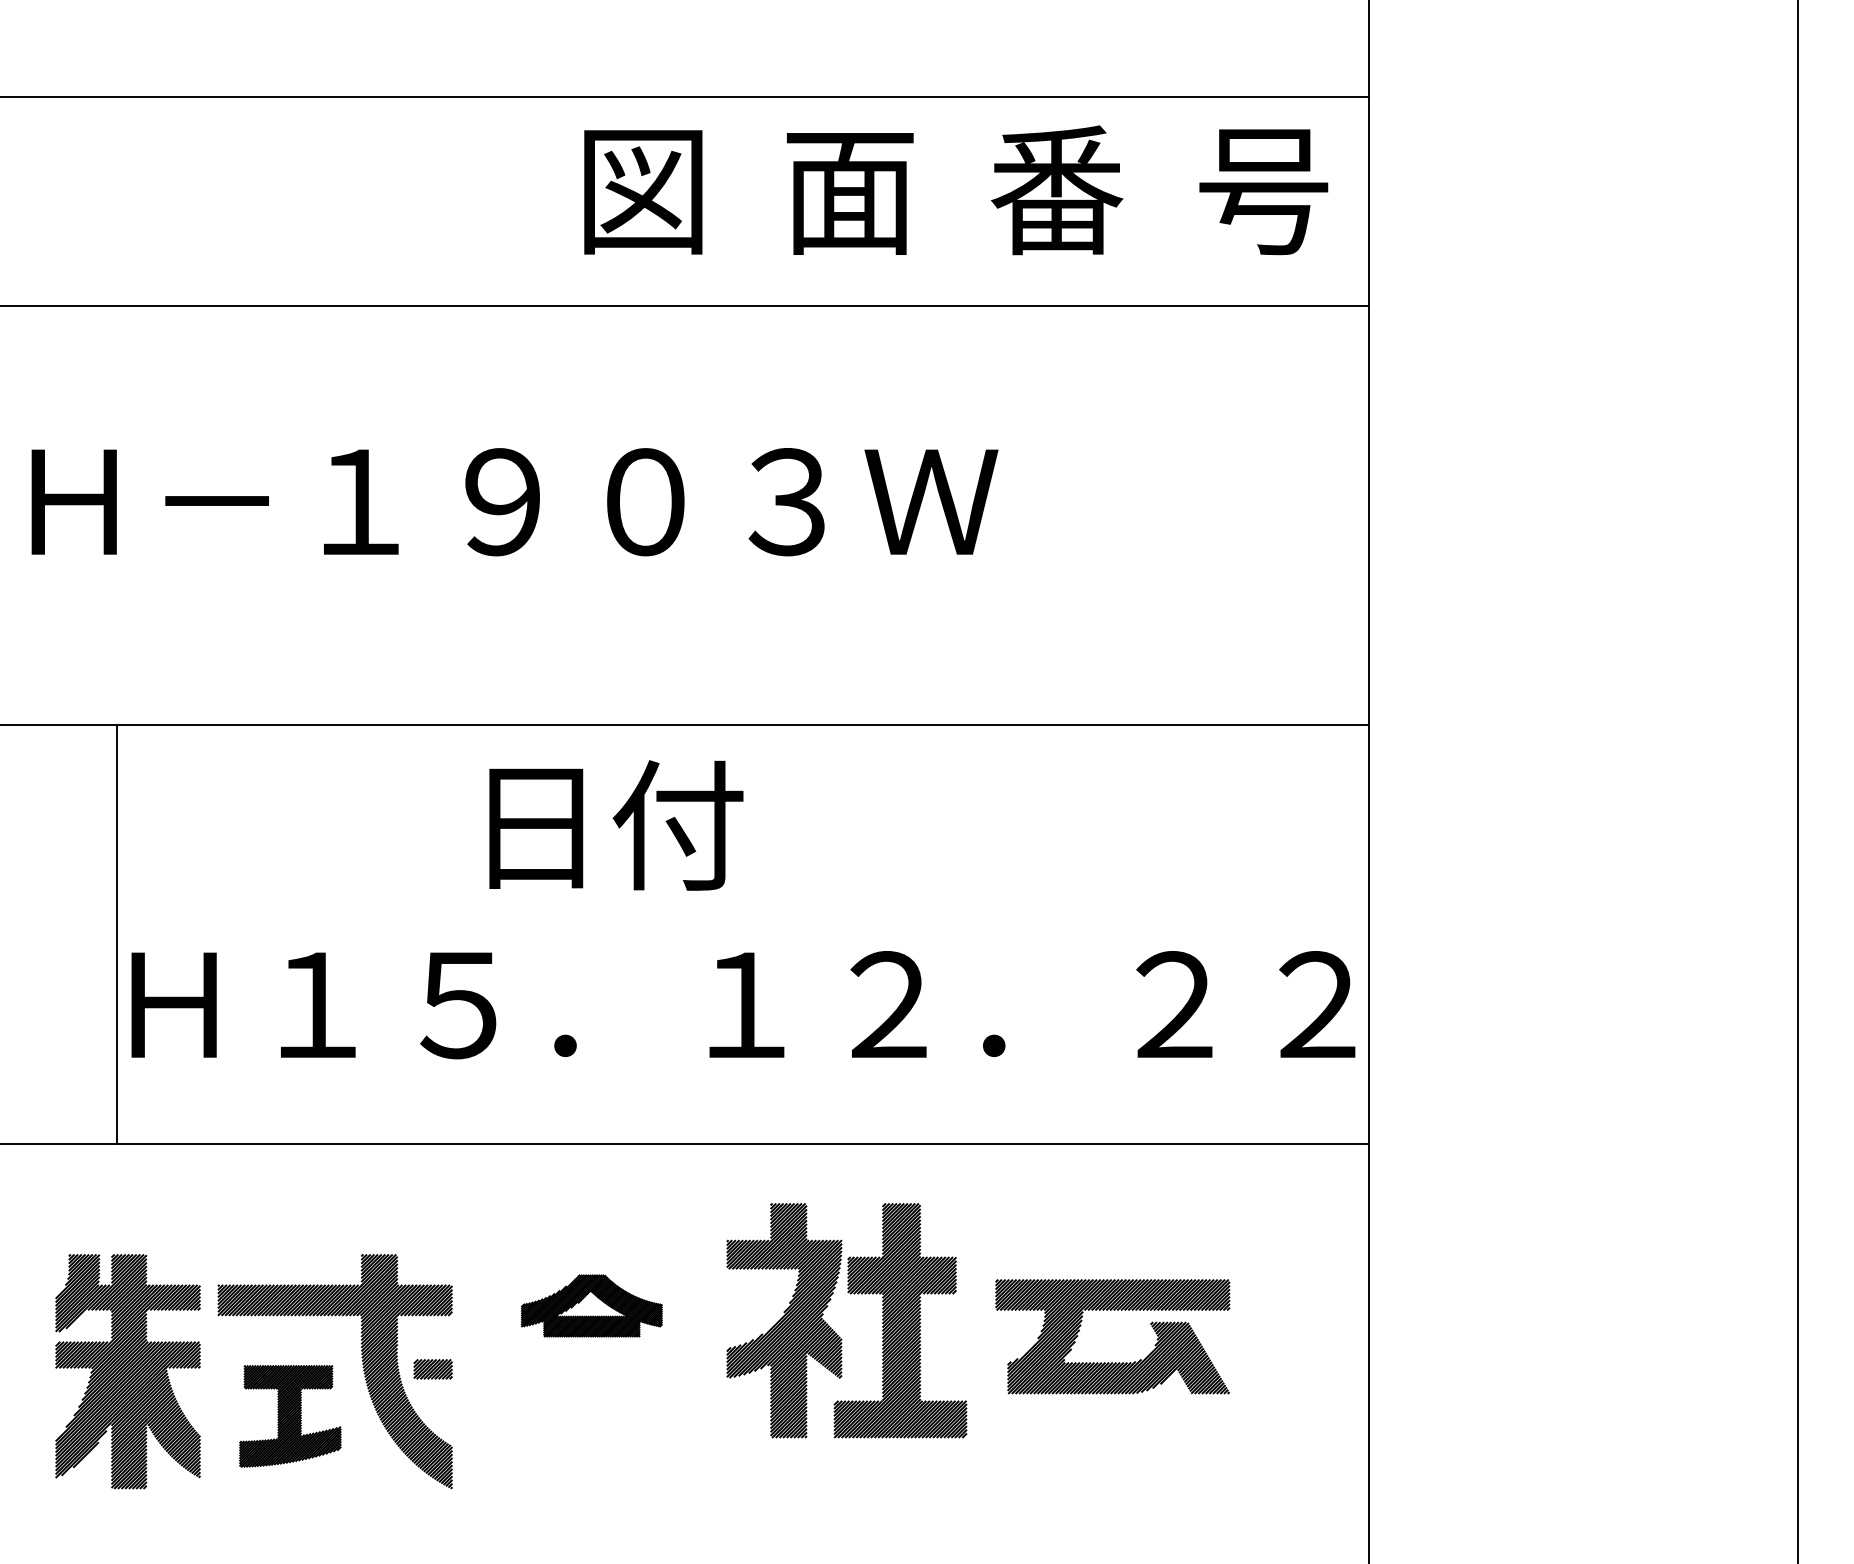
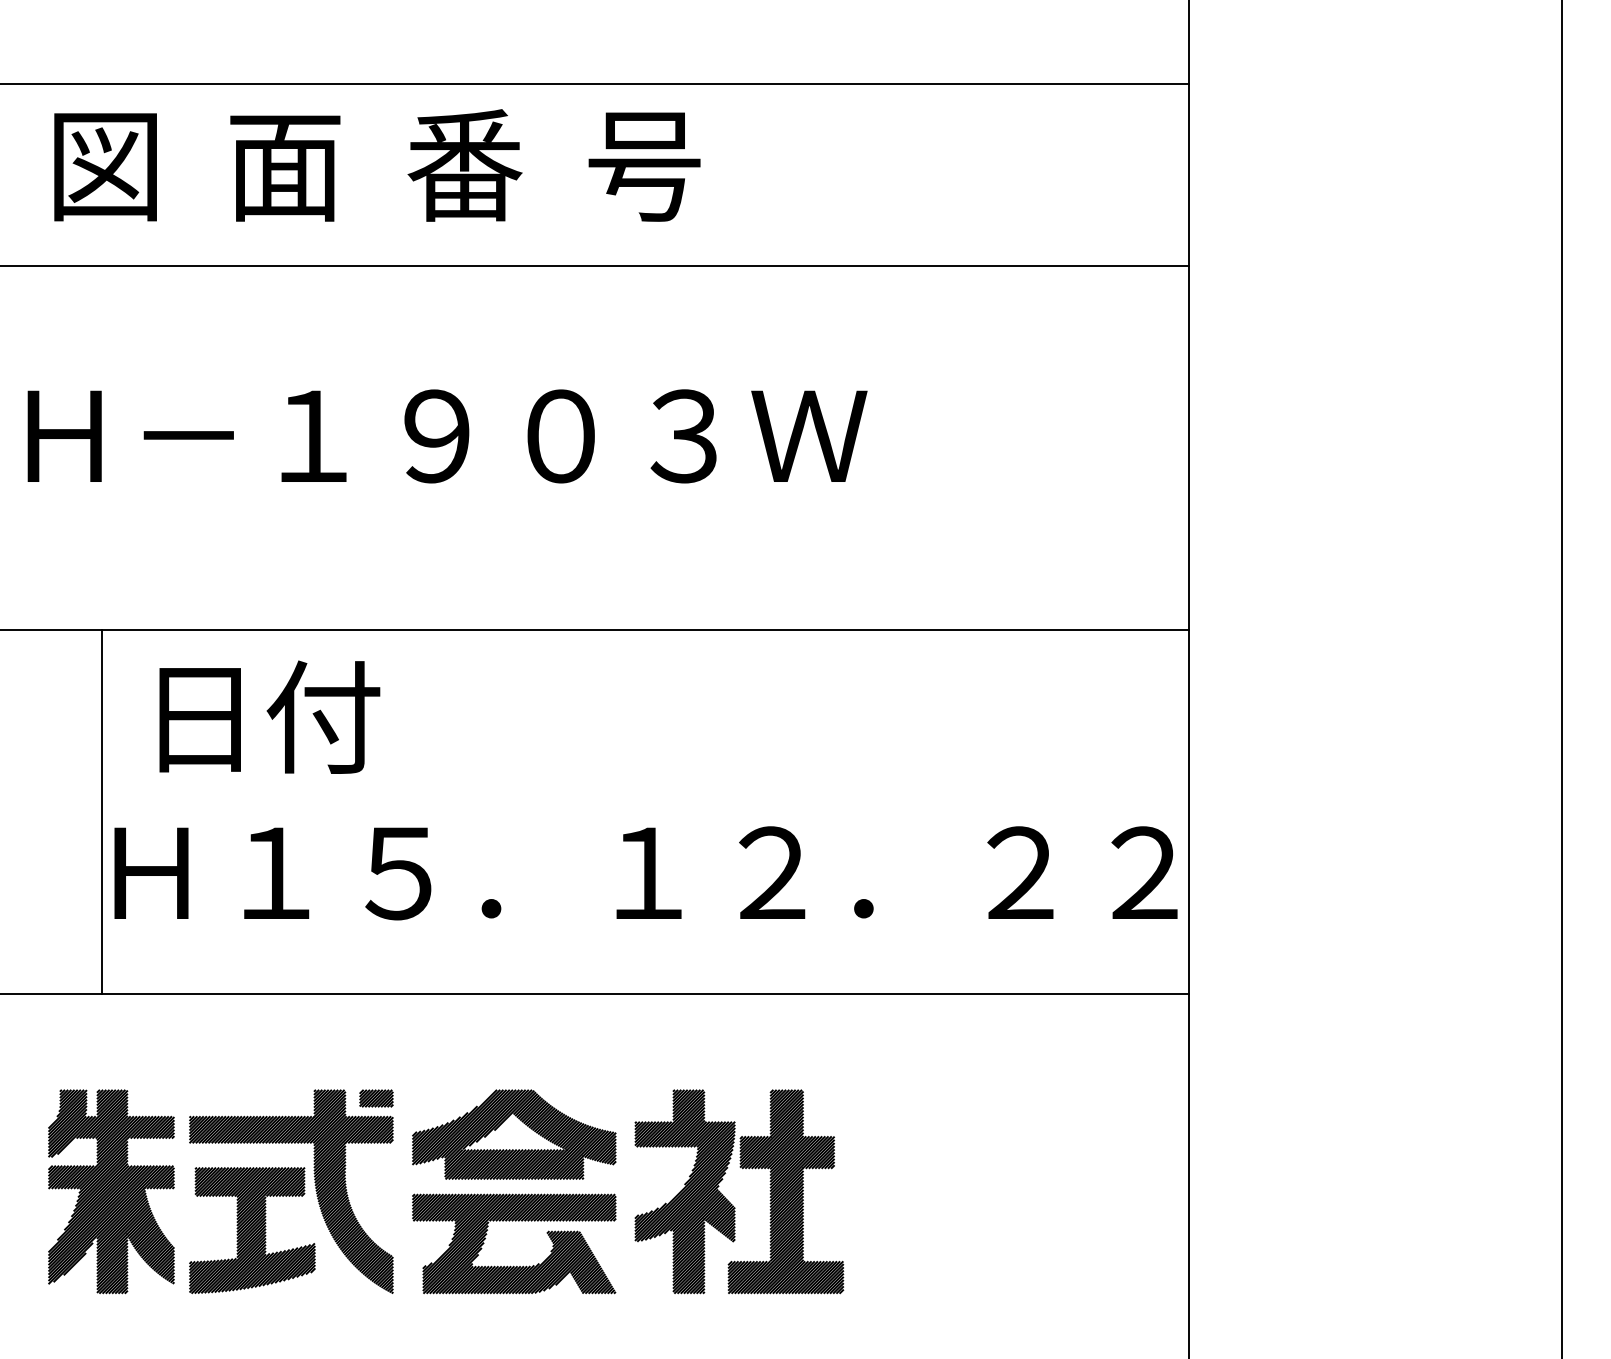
text: (956, 190) -> (377, 165), moved
text: (616, 825) -> (269, 717), moved
part: (591, 1305) -> (514, 1134), size x1.67
part: (835, 1331) -> (729, 1201), moved
part: (1112, 1362) -> (514, 1266), moved
part: (432, 1369) -> (375, 1098), moved
part: (290, 1416) -> (252, 1230), size x1.43

